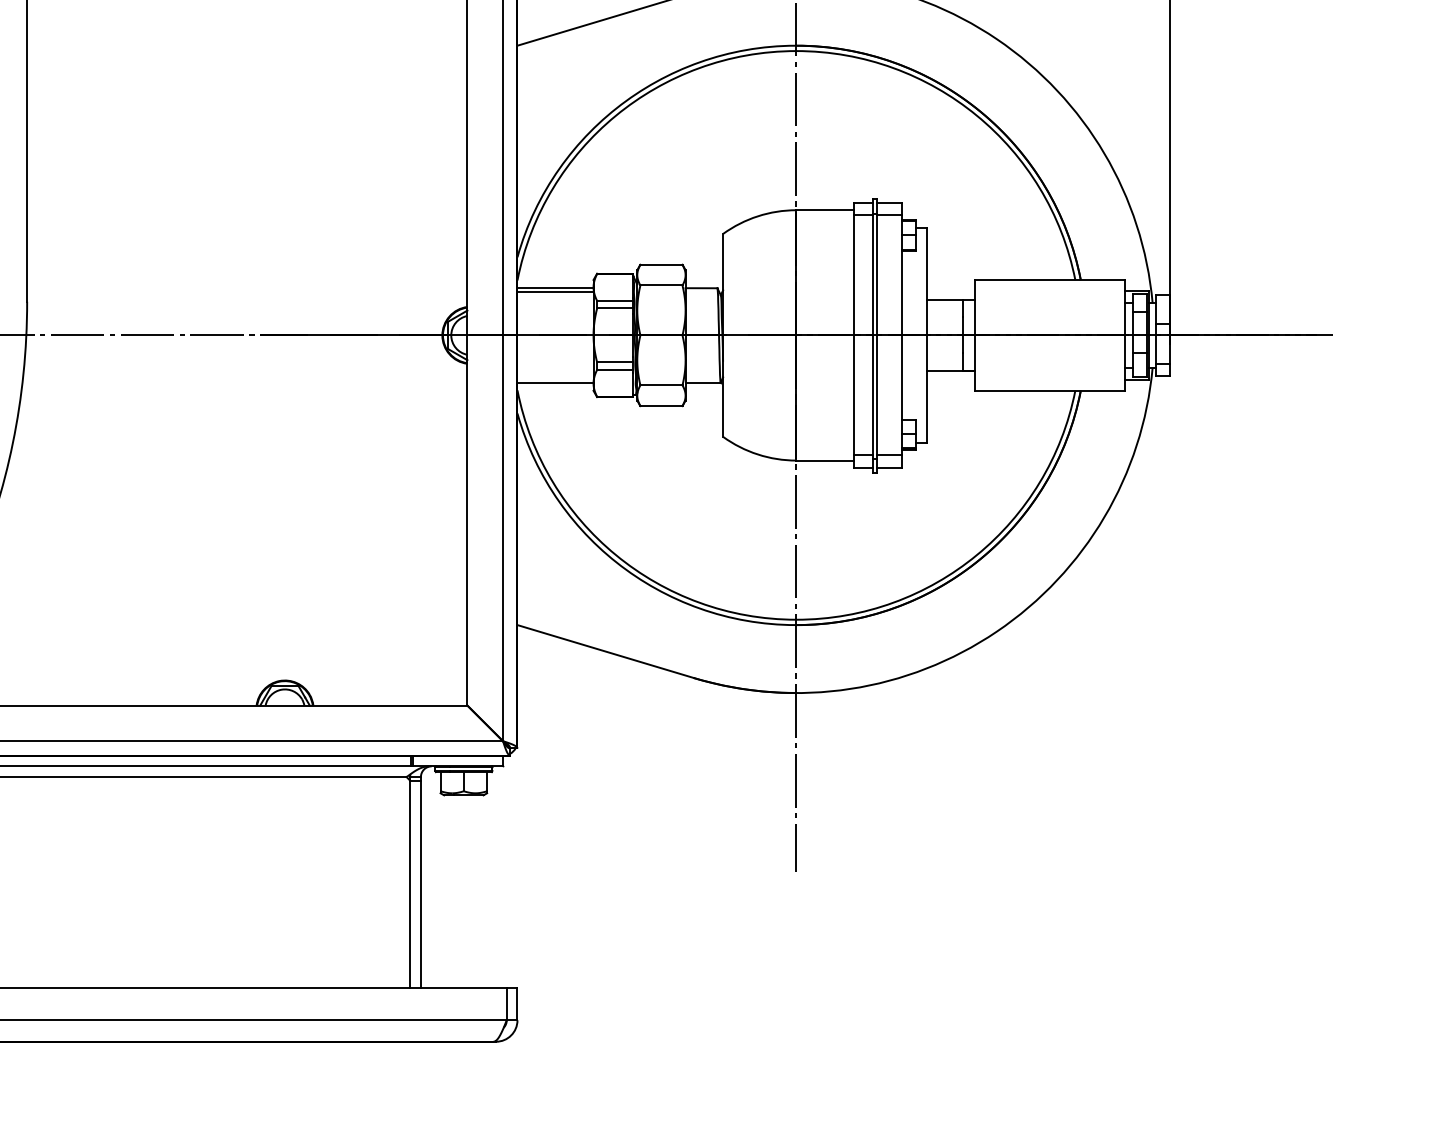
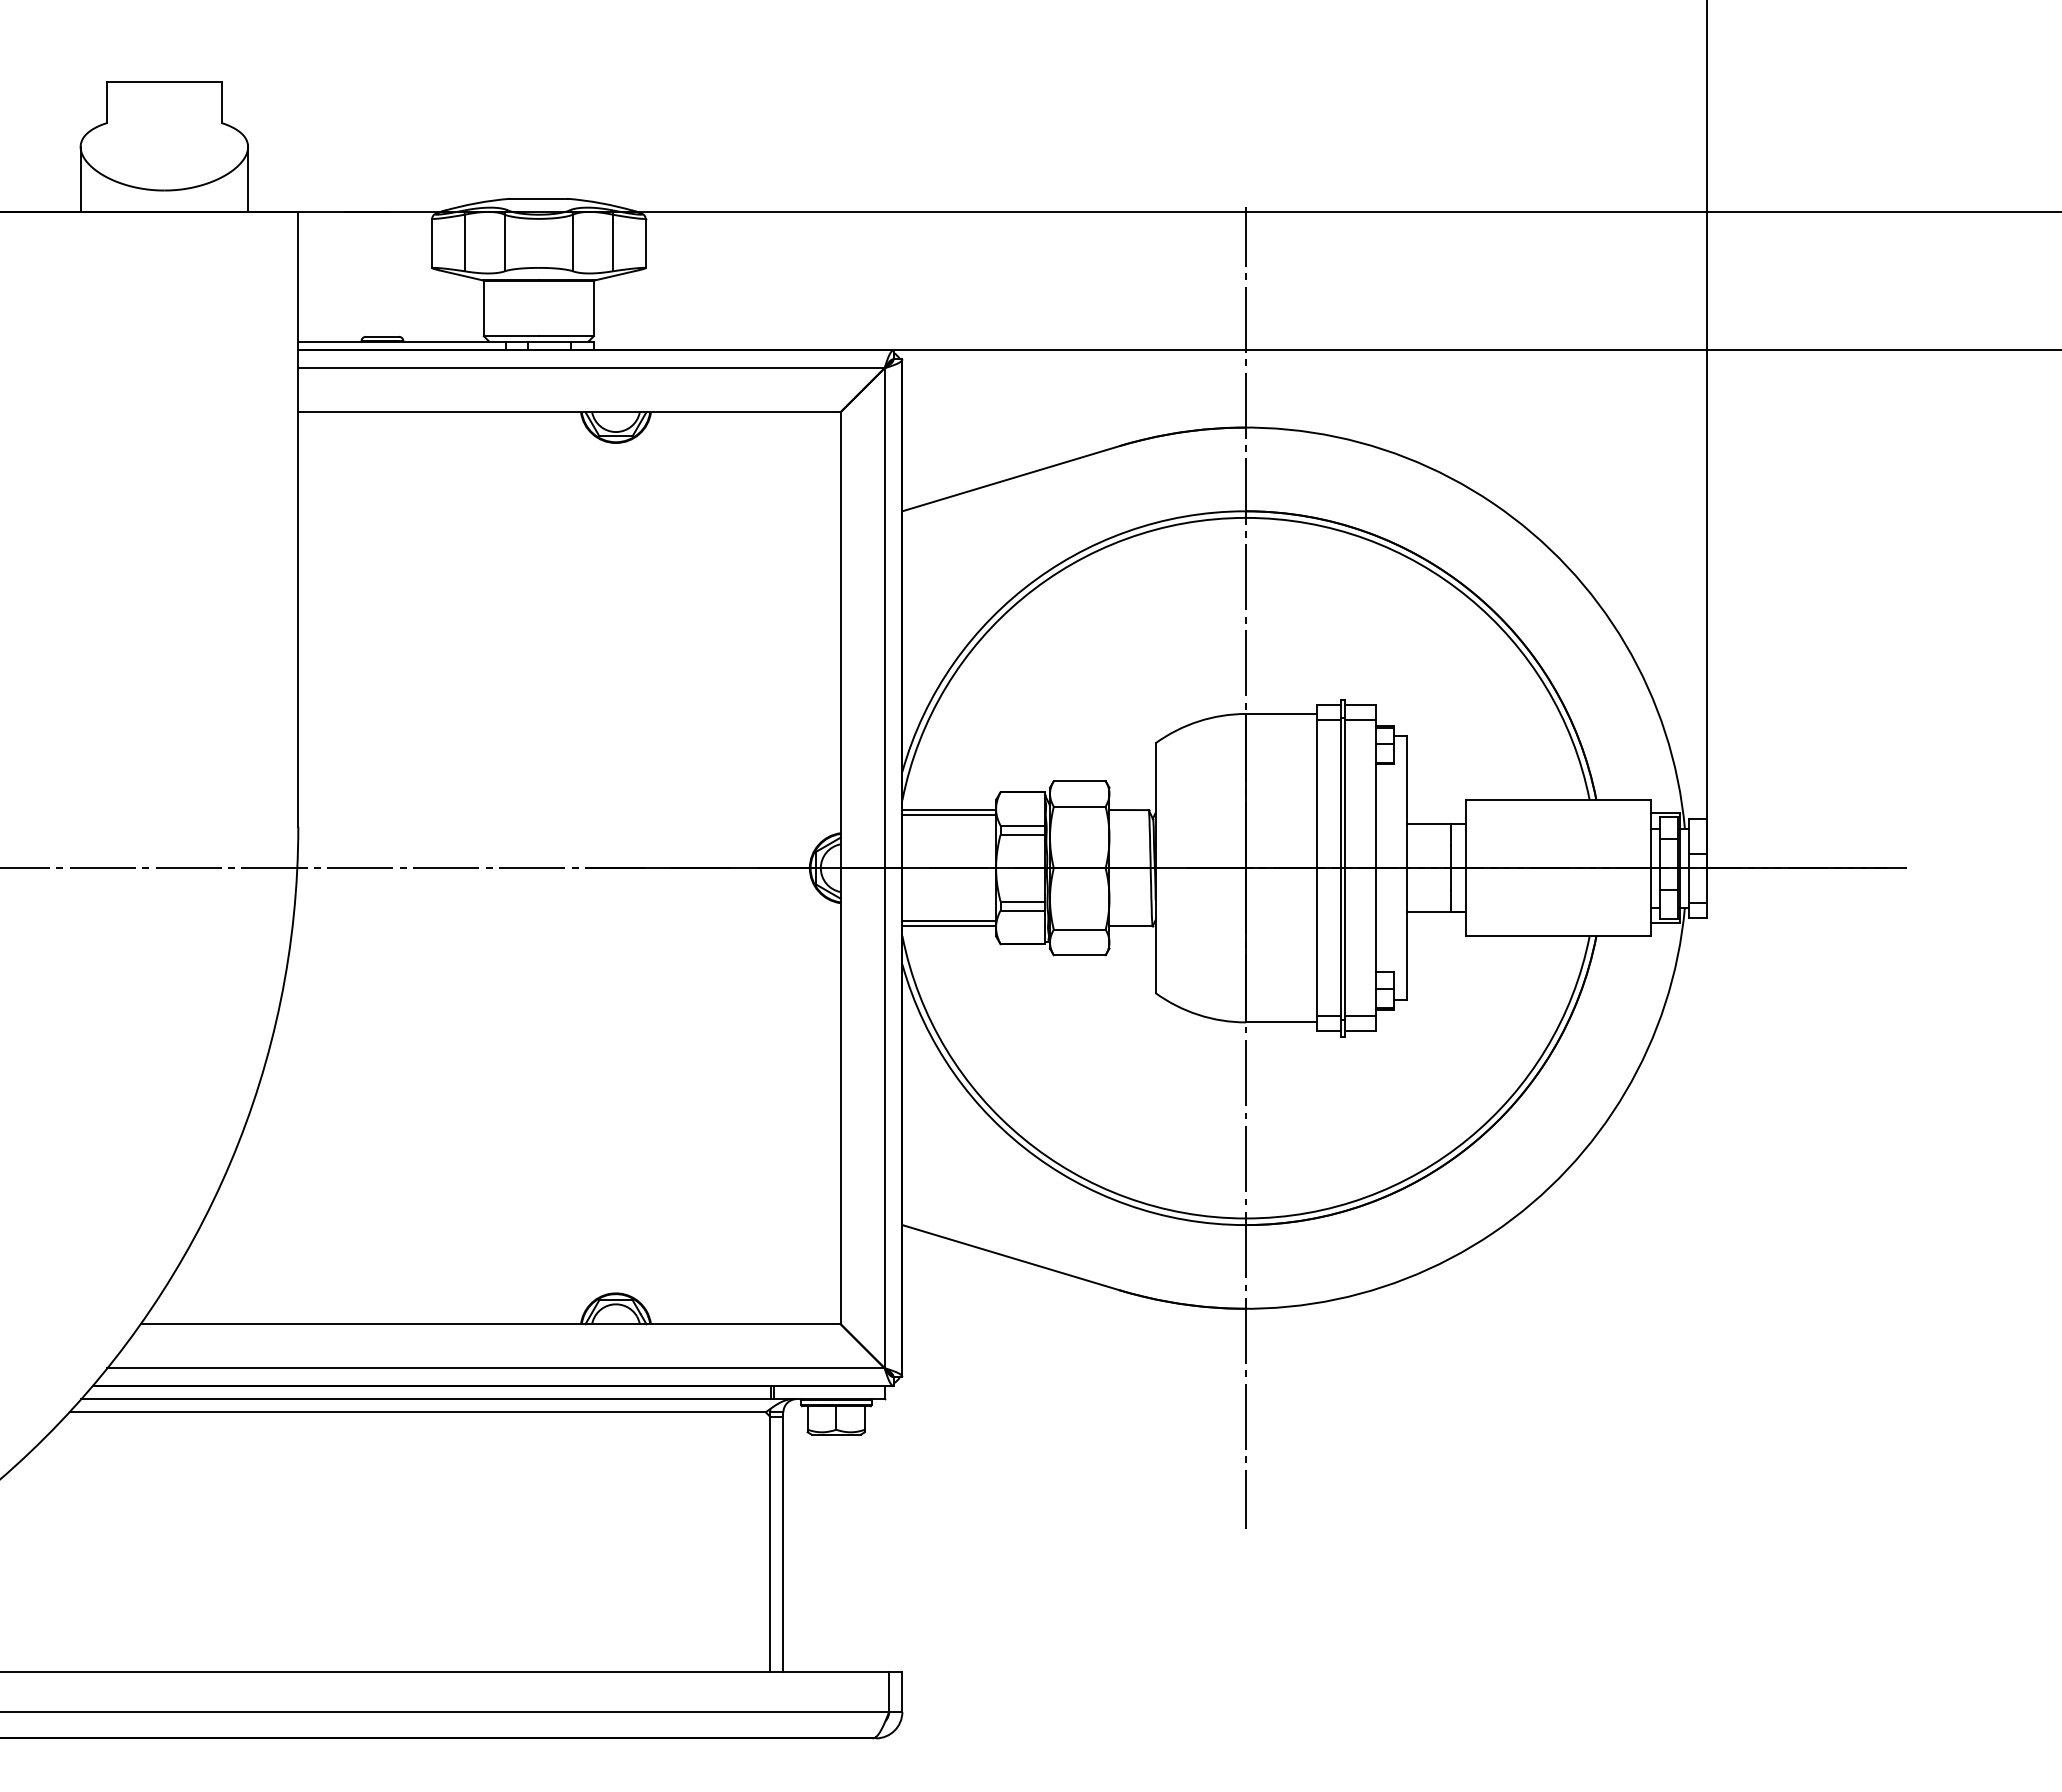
line: (555, 378) -> (949, 921), added

